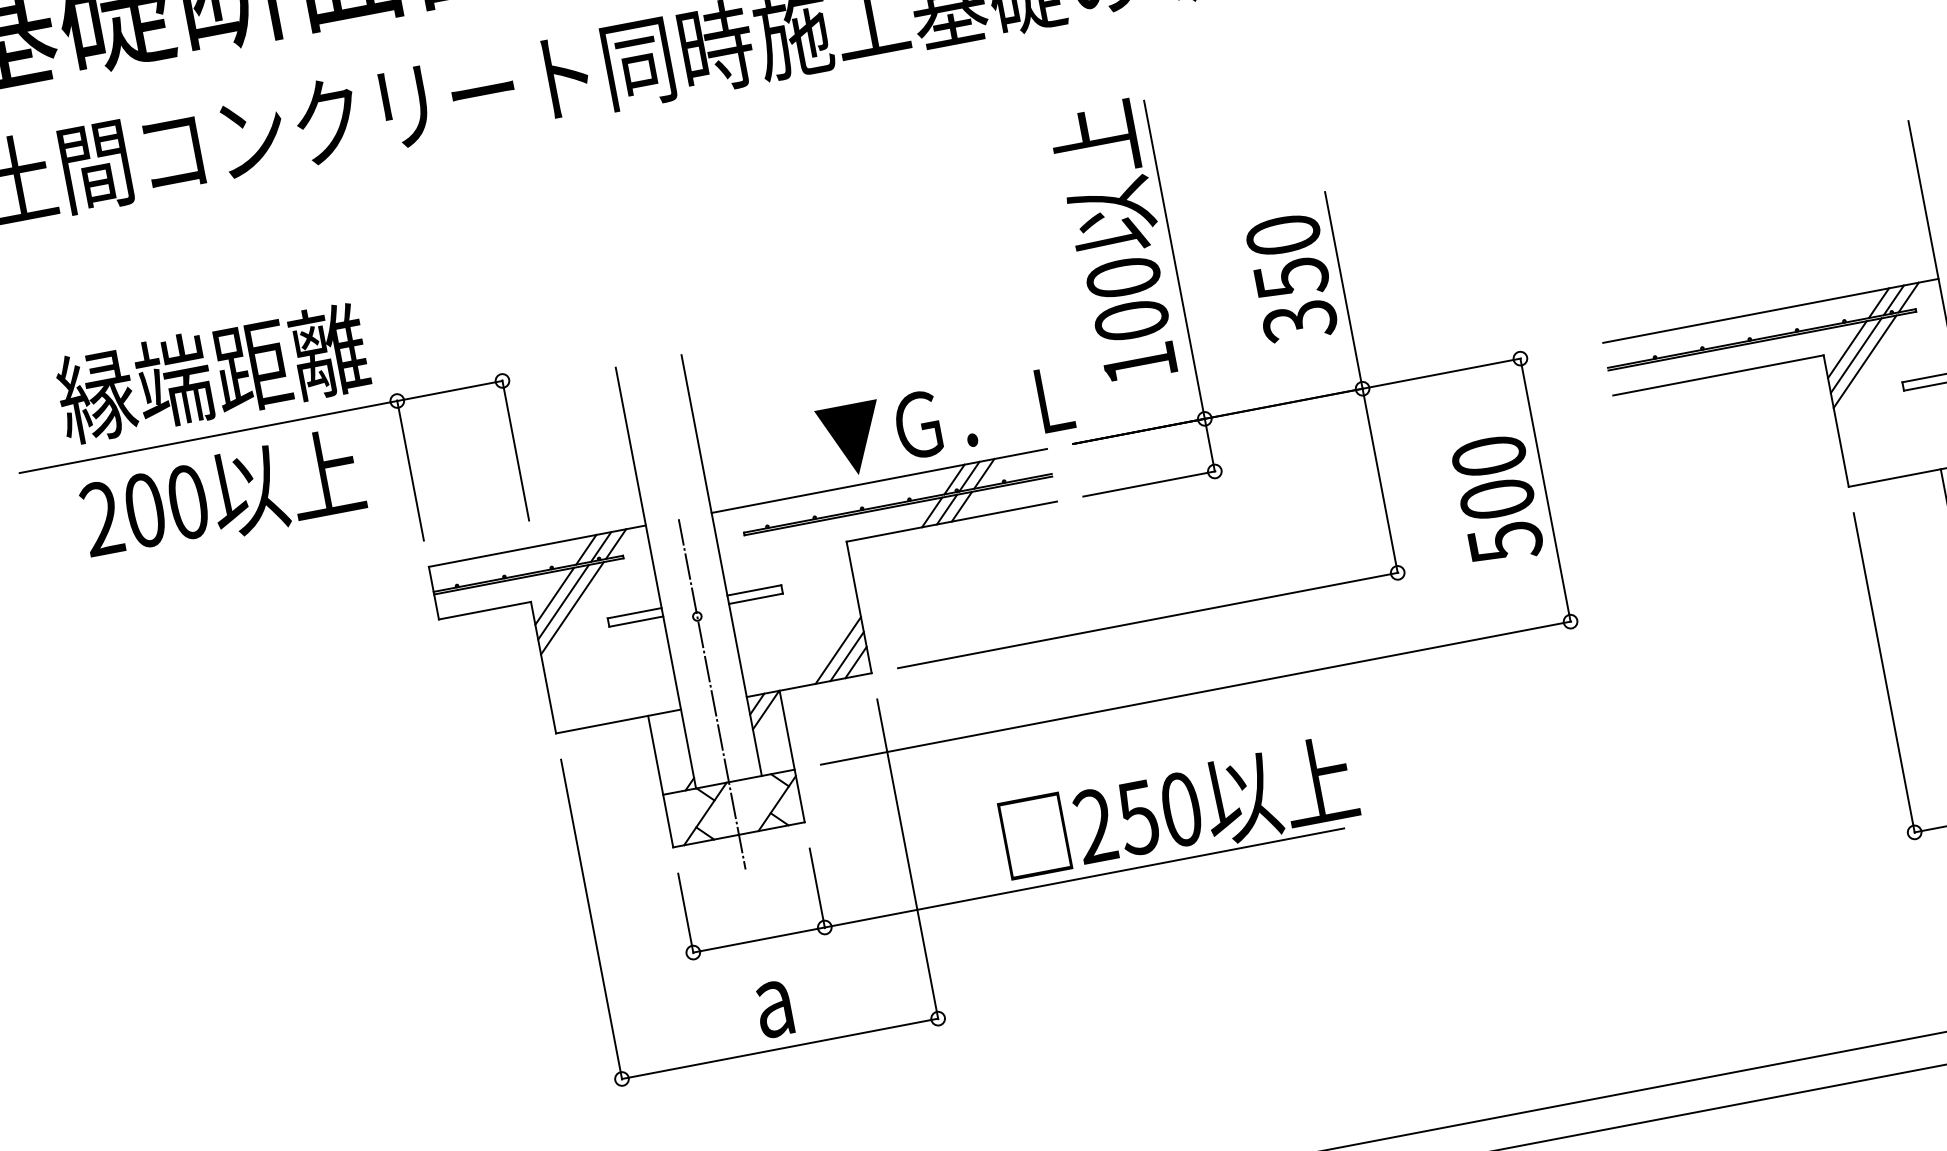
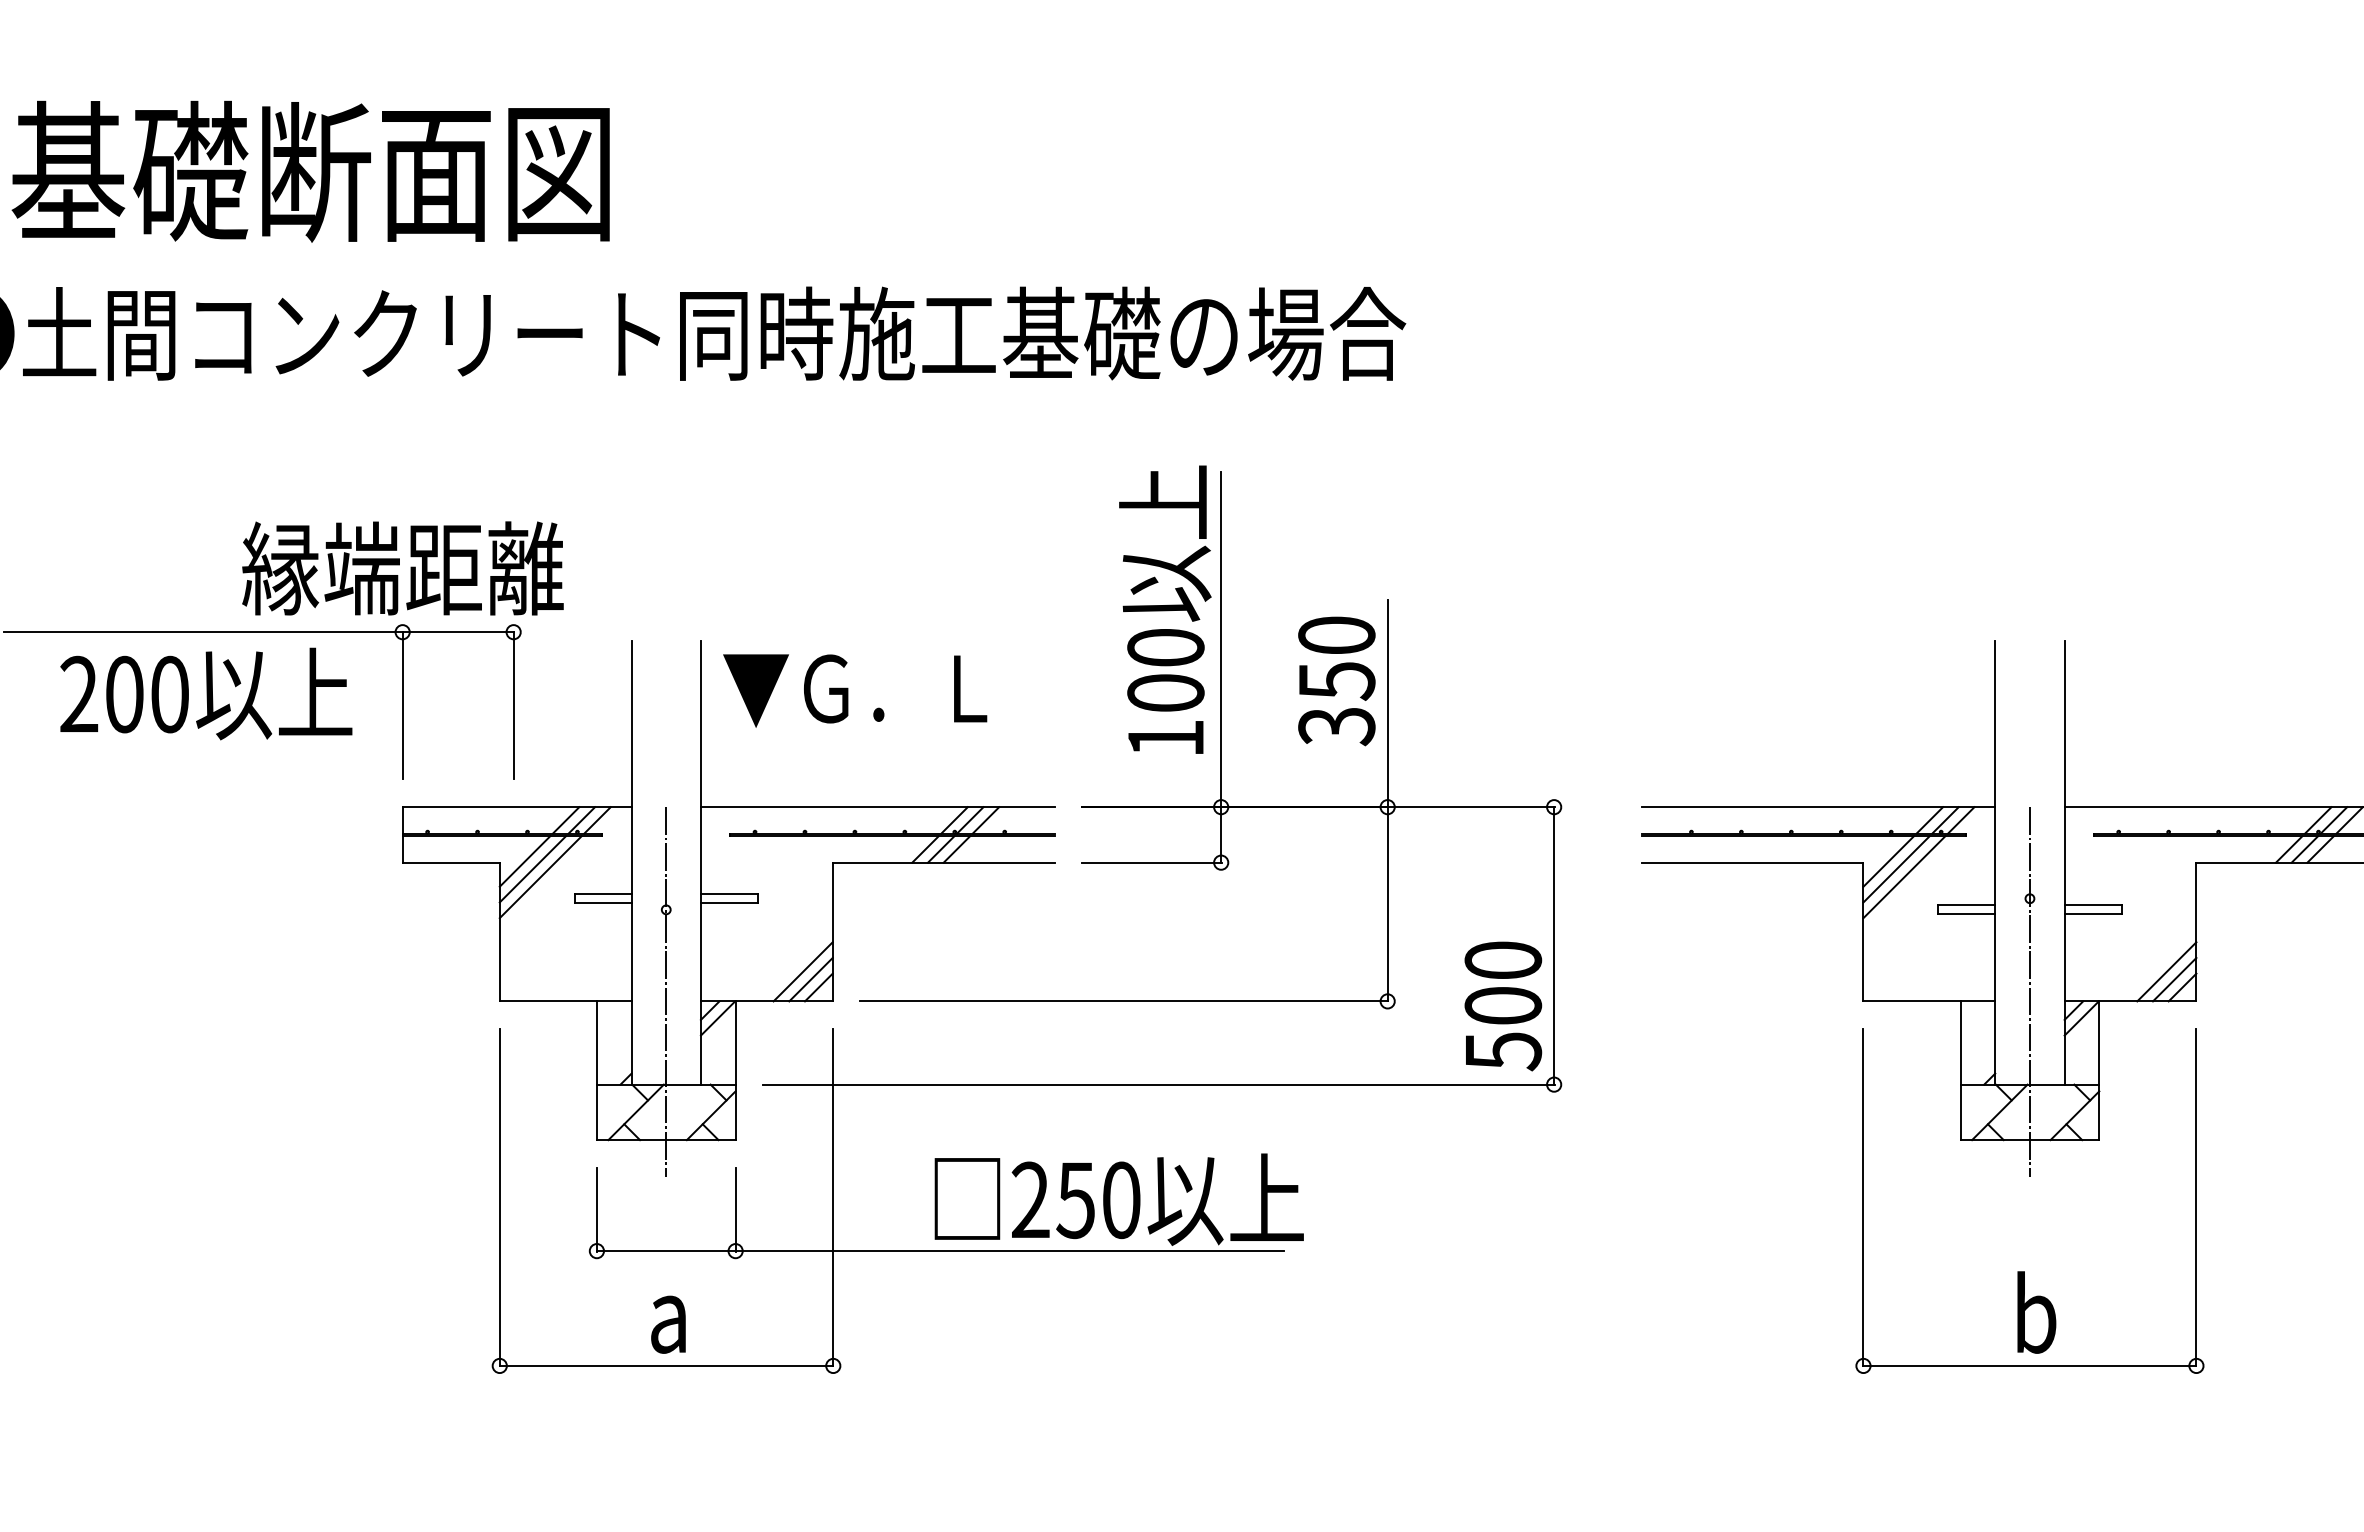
text: (212, 373) -> (402, 568), moved
text: (946, 421) -> (855, 690), moved
text: (1497, 499) -> (1503, 1006), moved

